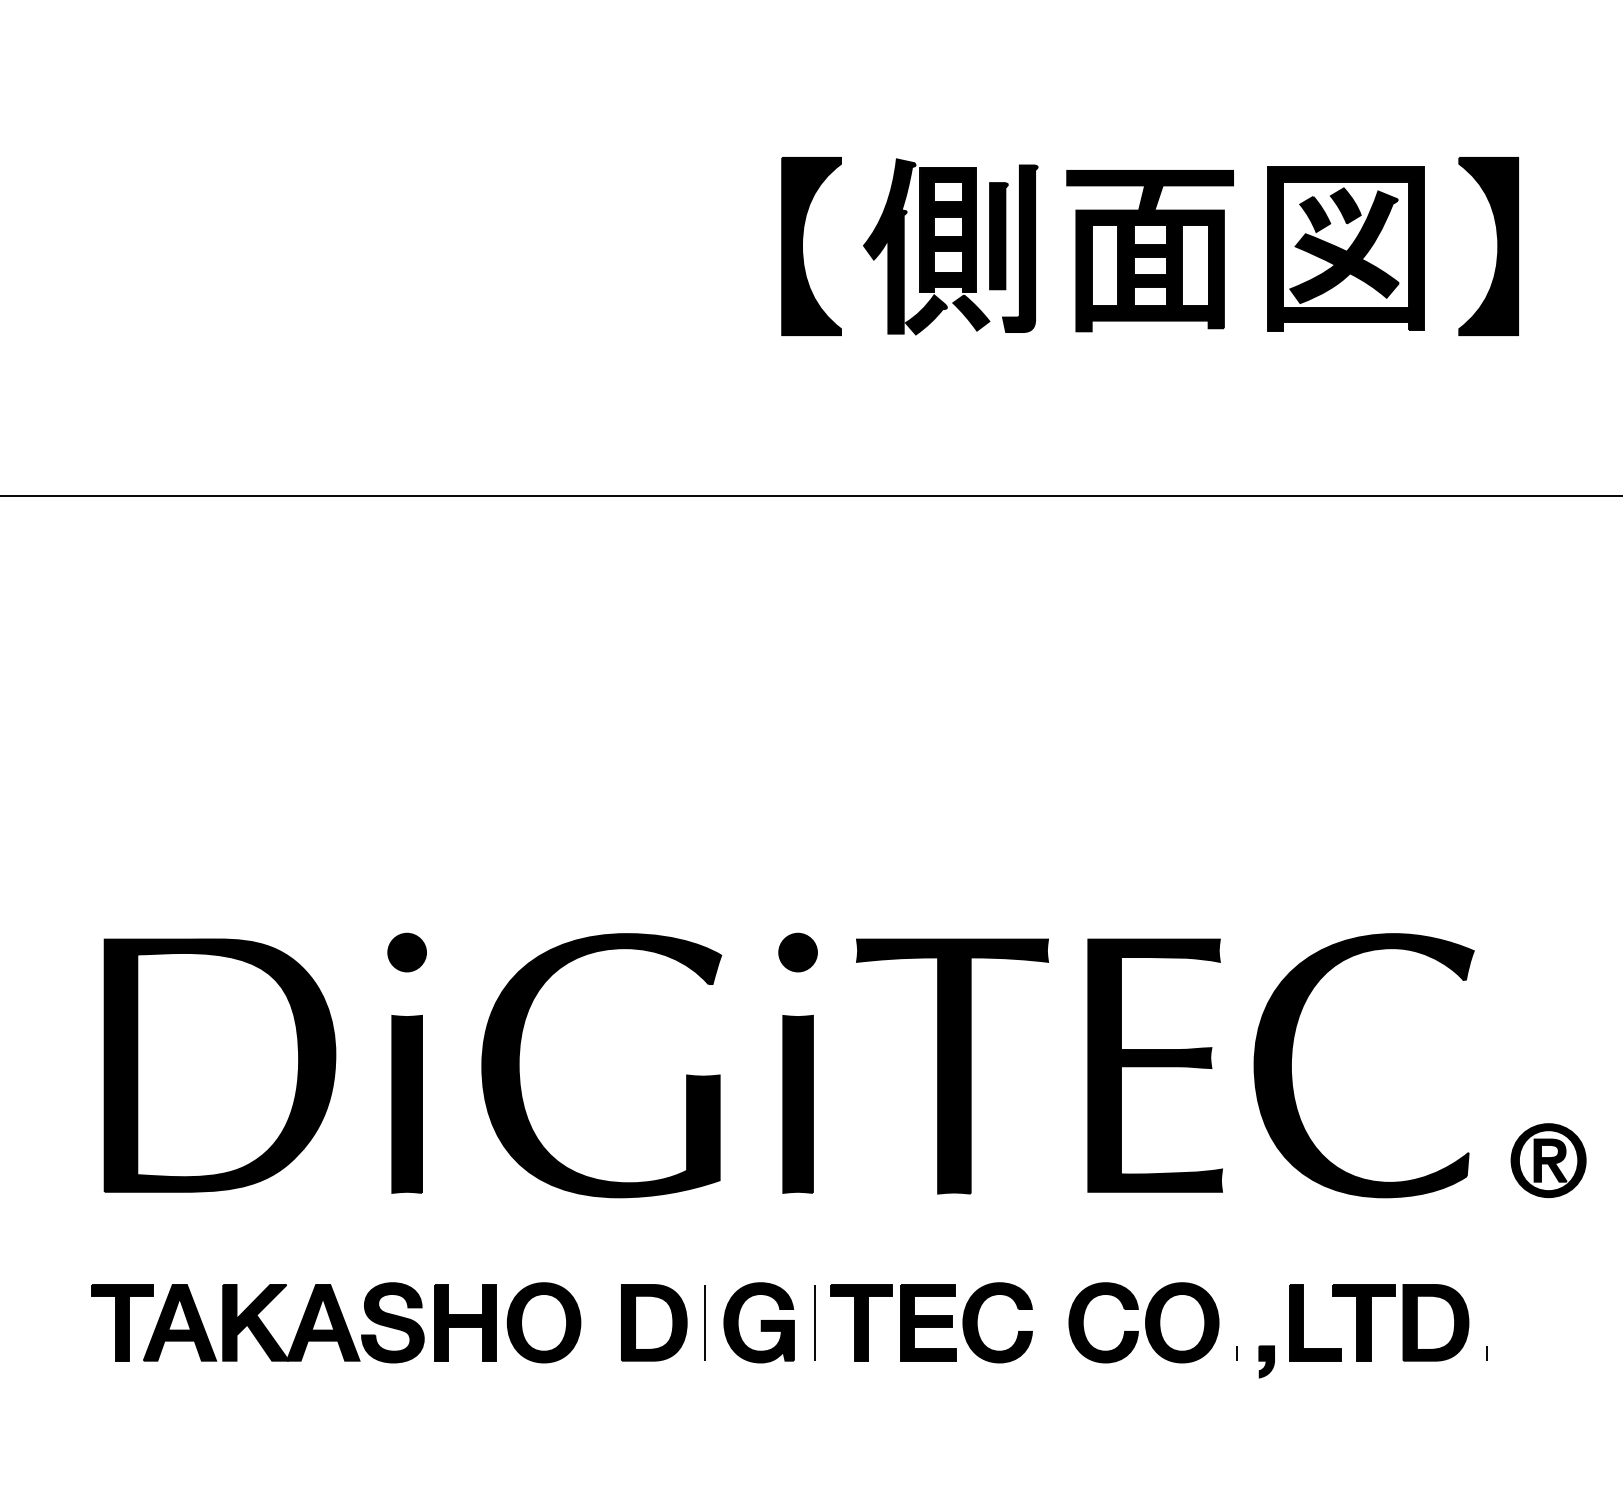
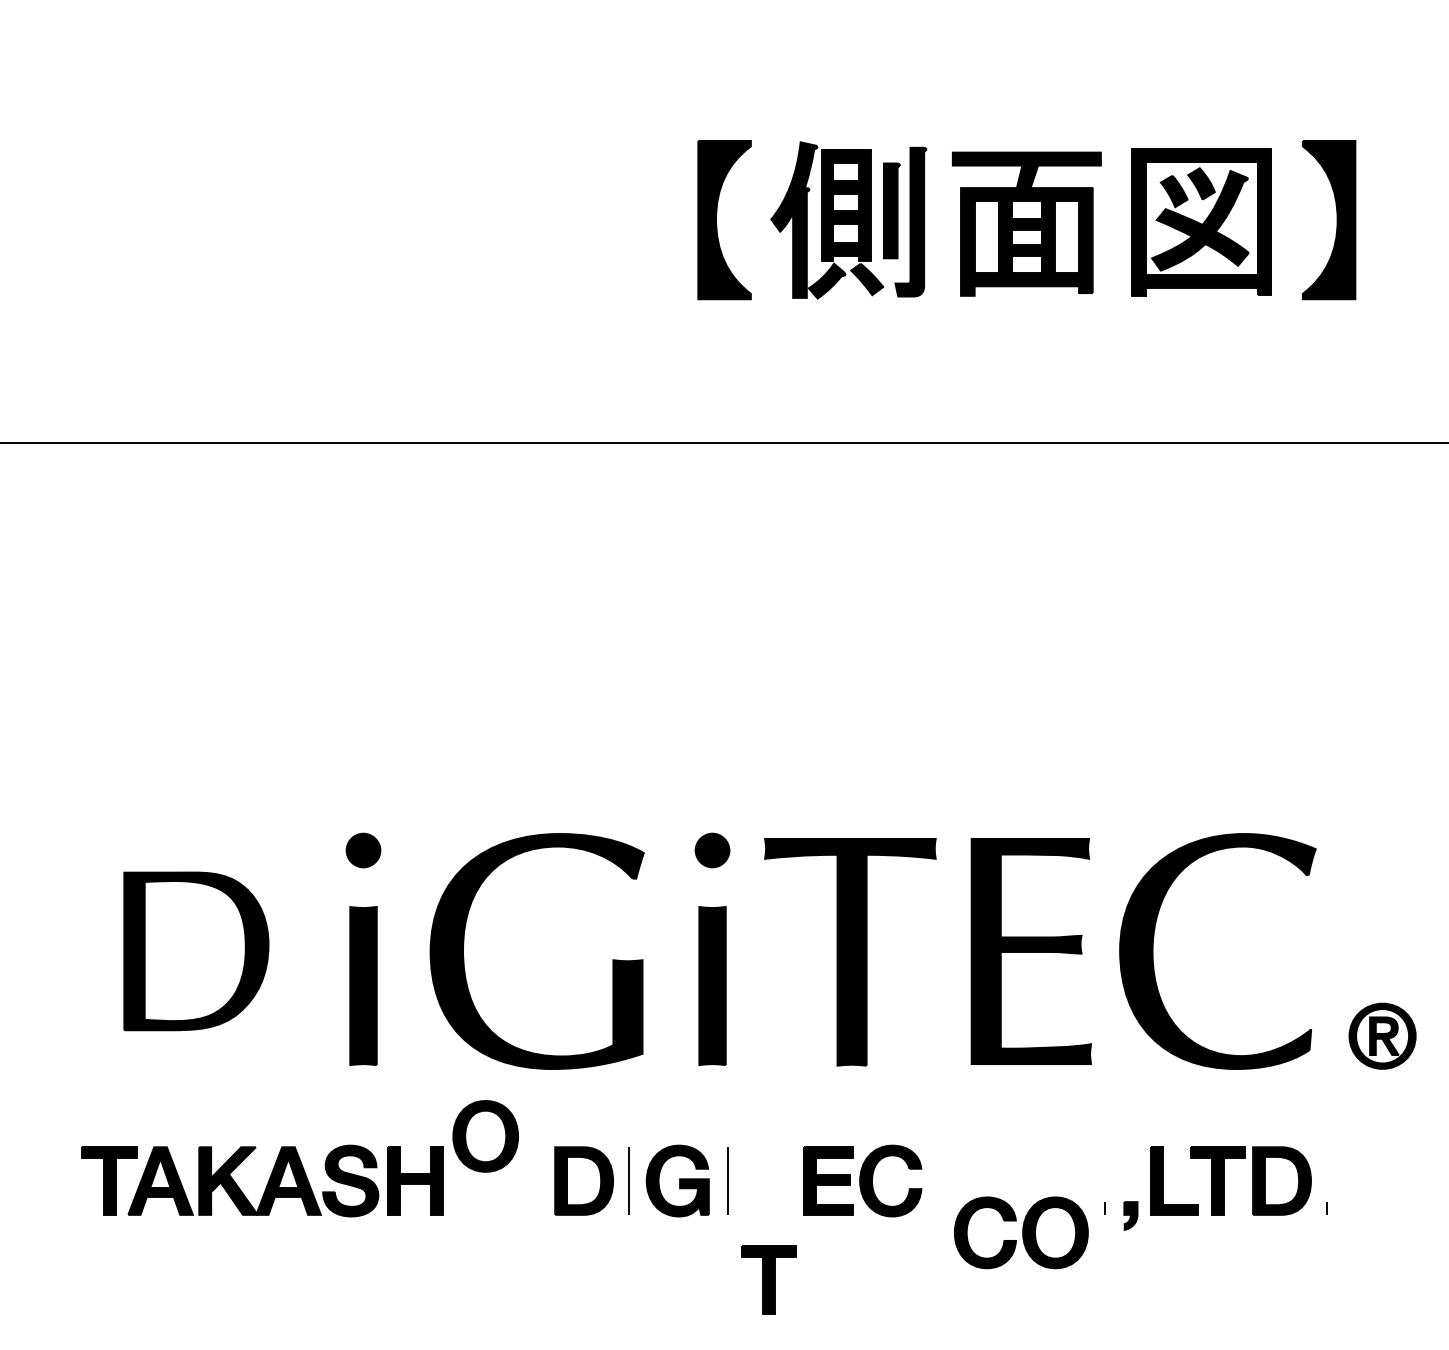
part: (219, 1065) -> (195, 951), size x0.7
part: (543, 1322) -> (485, 1136), moved
part: (861, 1322) -> (769, 1279), moved
part: (1143, 1322) -> (1020, 1232), moved

